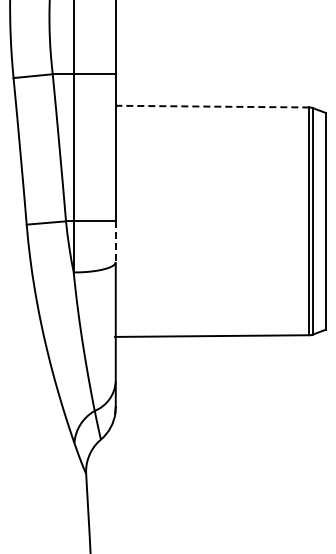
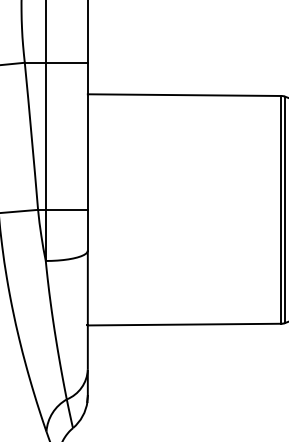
line: (212, 106) -> (184, 95), dashed -> solid
line: (115, 242) -> (87, 231), dashed -> solid

